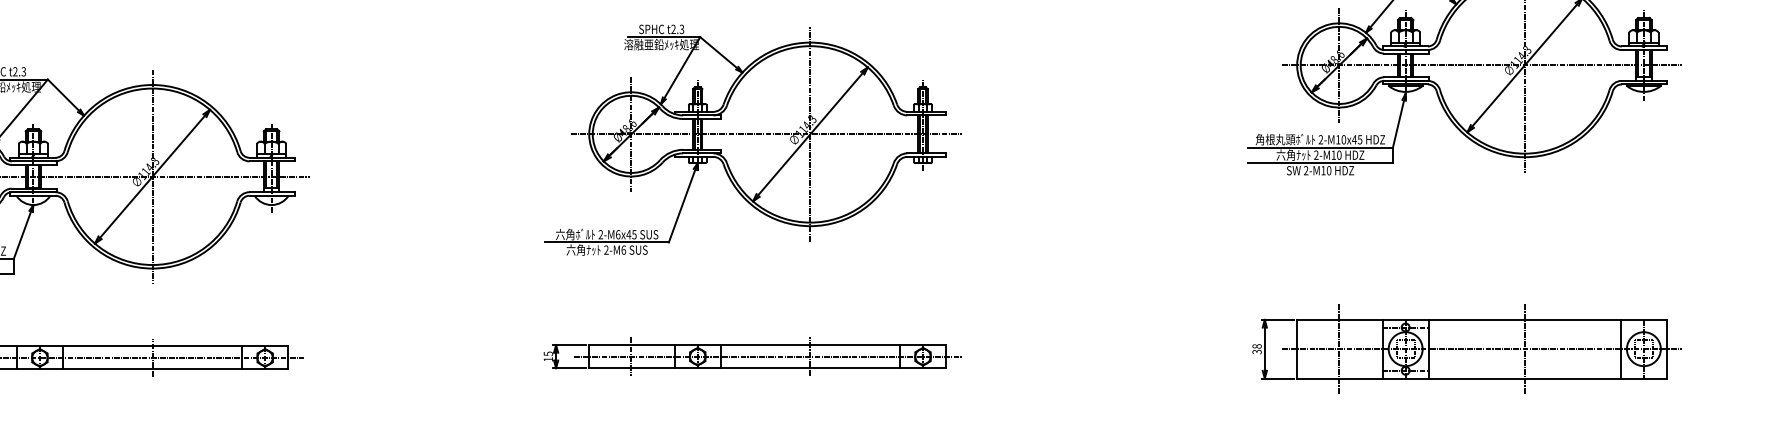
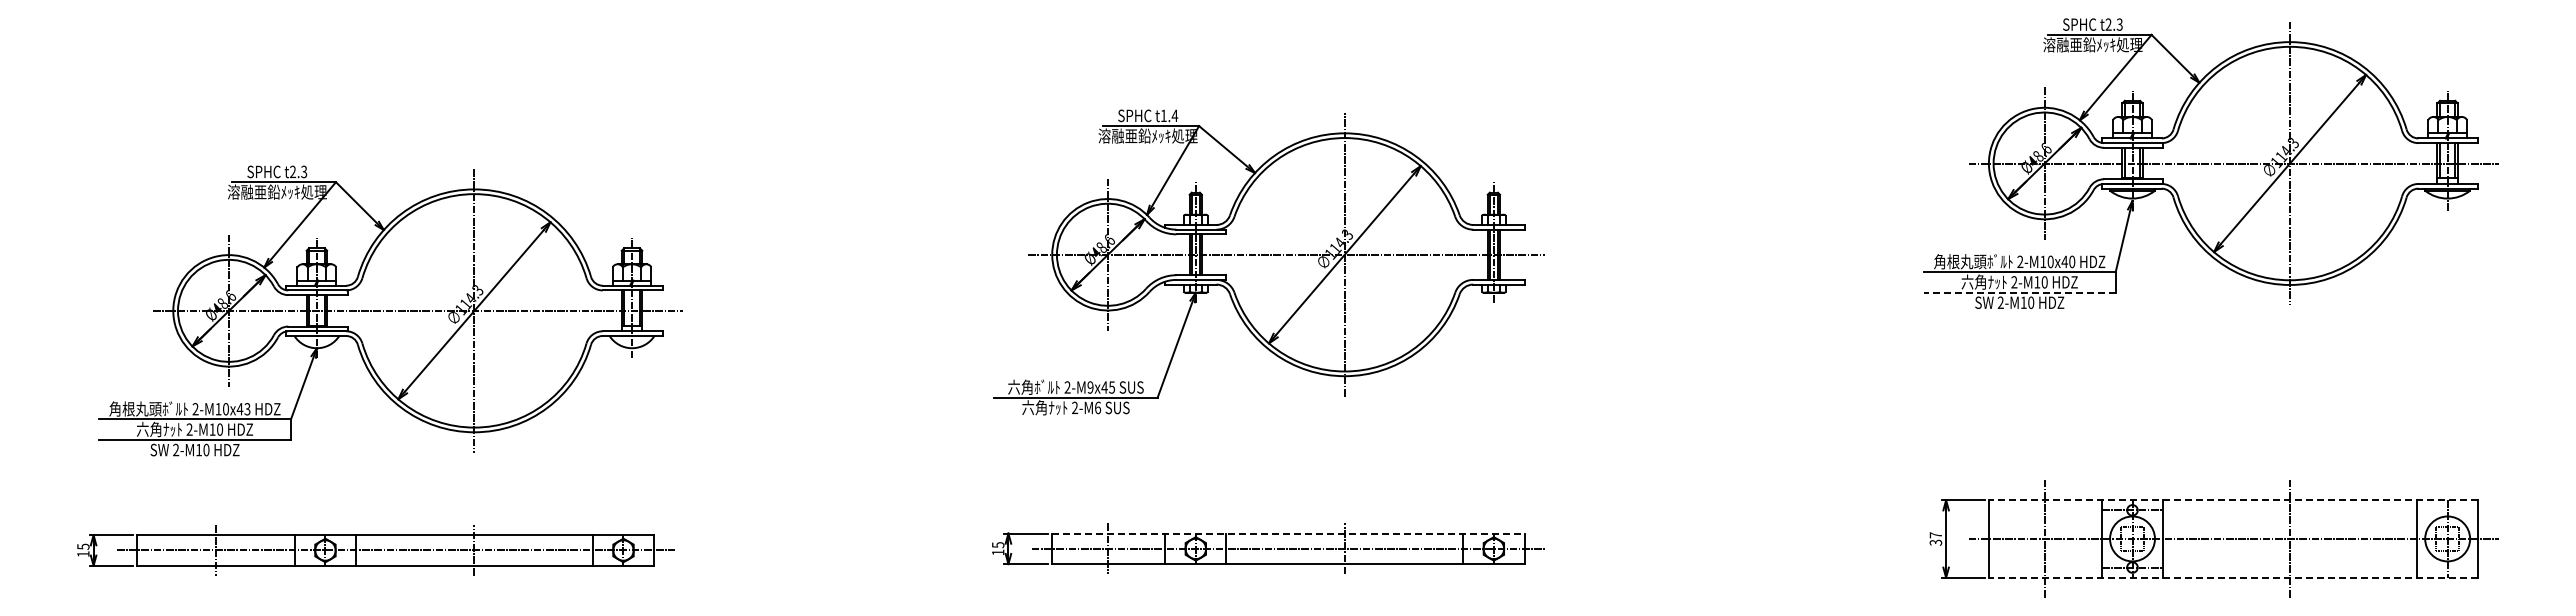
text: (677, 29) -> (1169, 115), t2.3 -> t1.4
text: (1360, 139) -> (2072, 261), 2-M10x45 -> 2-M10x40
line: (1320, 162) -> (2019, 292), solid -> dashed
text: (618, 234) -> (1090, 387), 2-M6x45 -> 2-M9x45
line: (1482, 320) -> (2233, 500), solid -> dashed
line: (767, 345) -> (1288, 533), solid -> dashed
text: (1256, 346) -> (1935, 535), 38 -> 37
line: (1482, 378) -> (2233, 577), solid -> dashed

